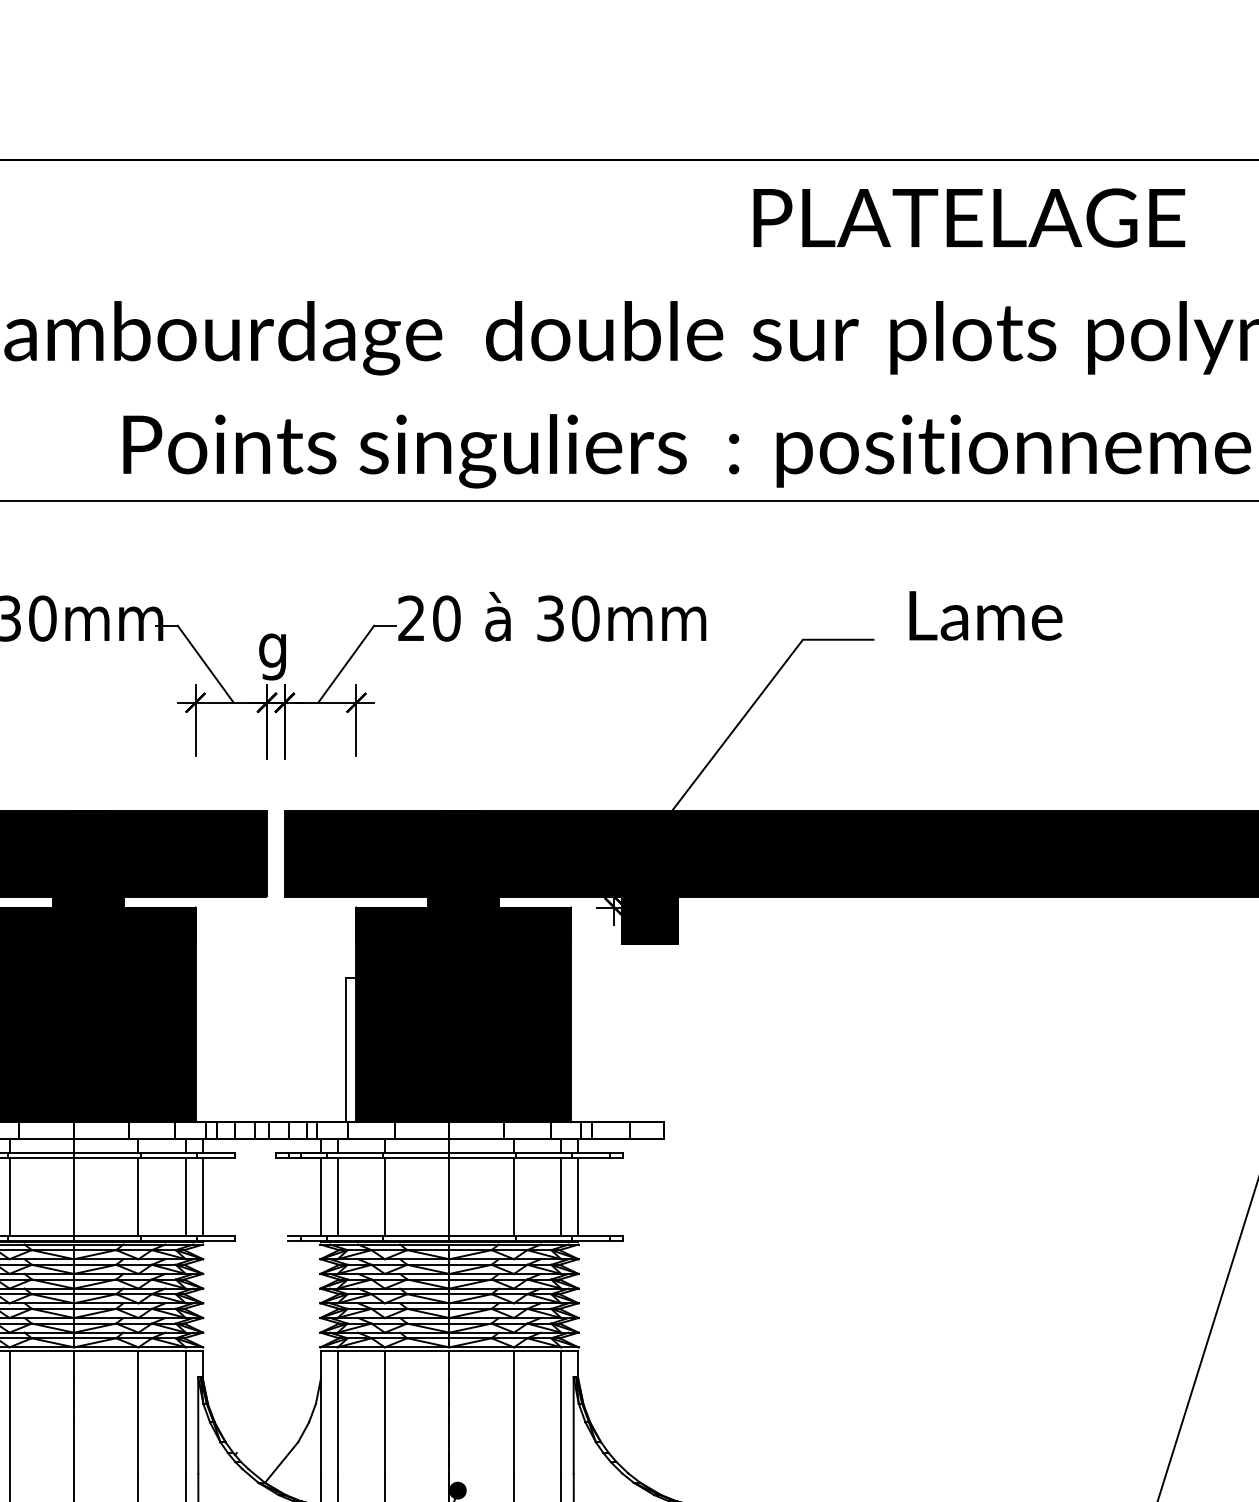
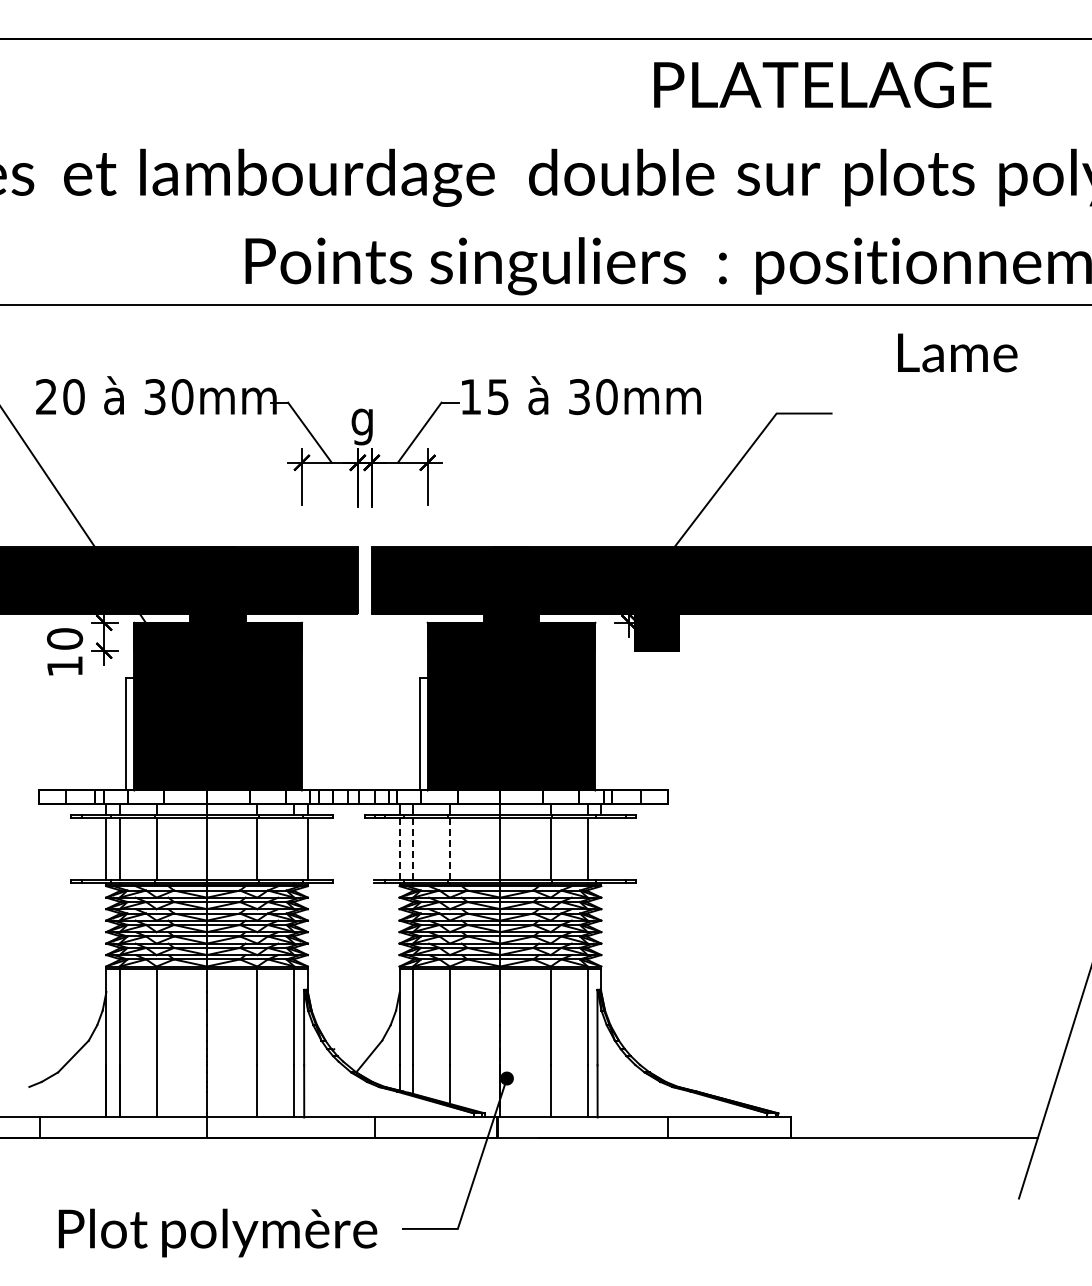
text: (969, 217) -> (822, 84), moved
text: (985, 615) -> (957, 352), moved
text: (429, 619) -> (484, 397), 20 -> 15
line: (185, 1196) -> (294, 848), removed
line: (320, 1196) -> (399, 848), solid -> dashed
line: (338, 1196) -> (413, 848), solid -> dashed
line: (385, 1196) -> (450, 848), solid -> dashed
line: (578, 1196) -> (601, 848), removed

